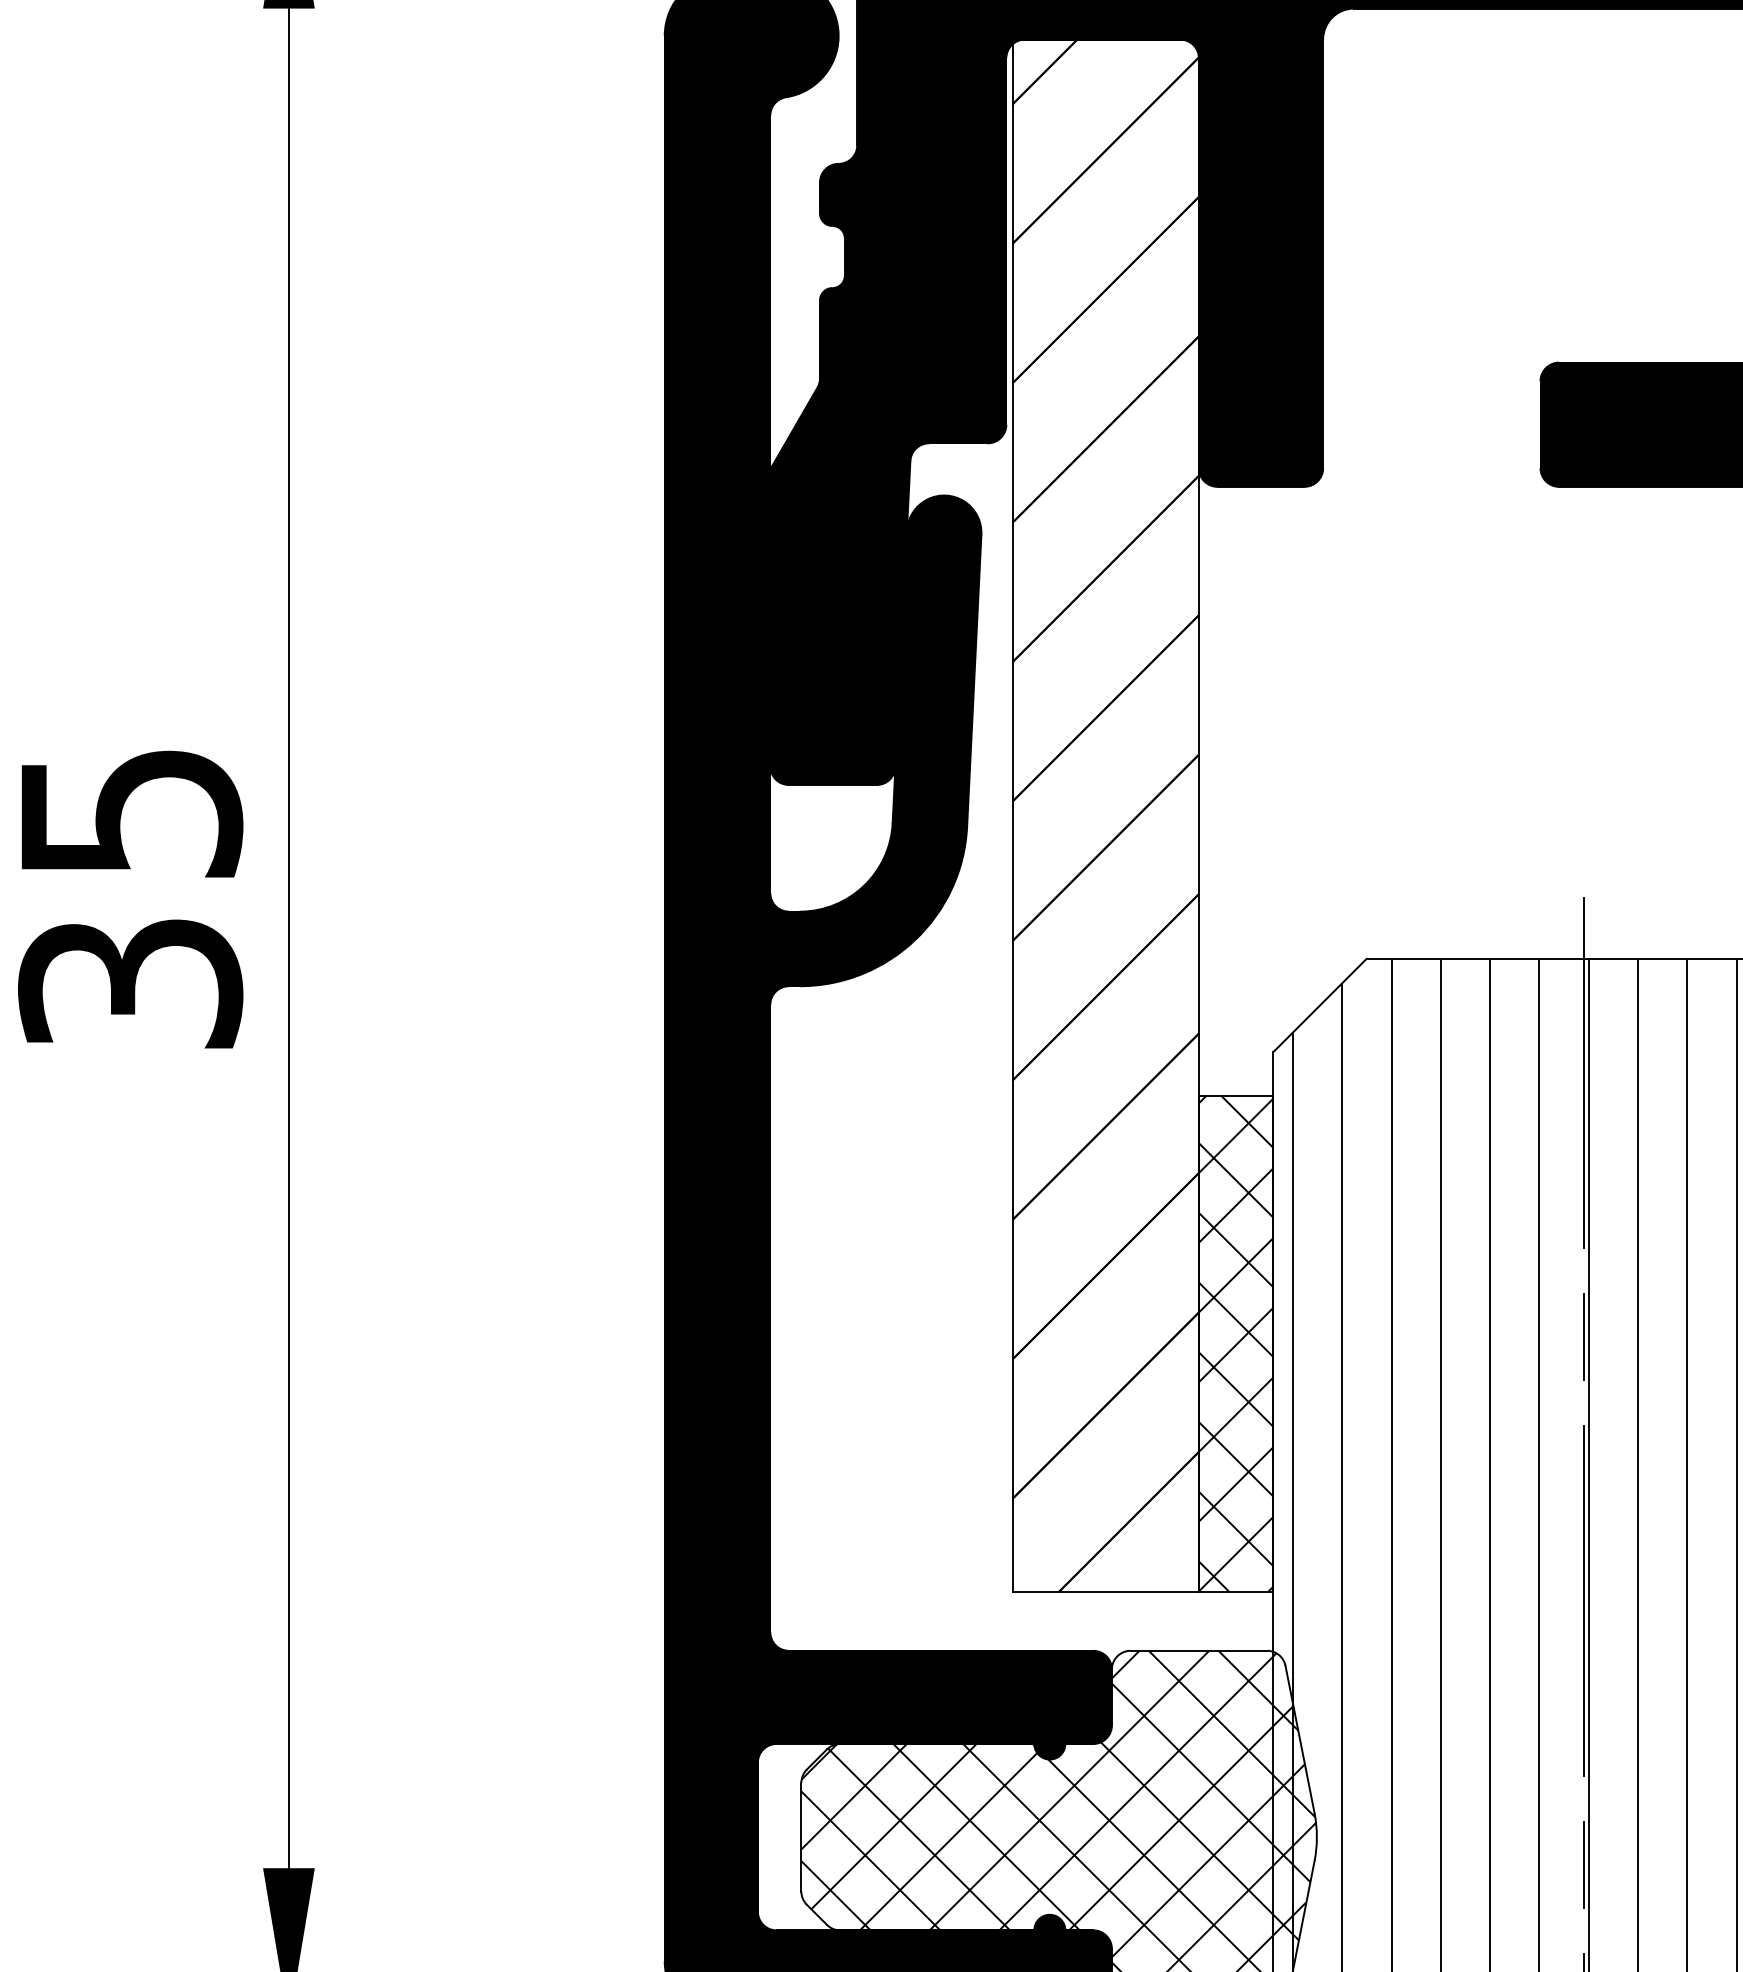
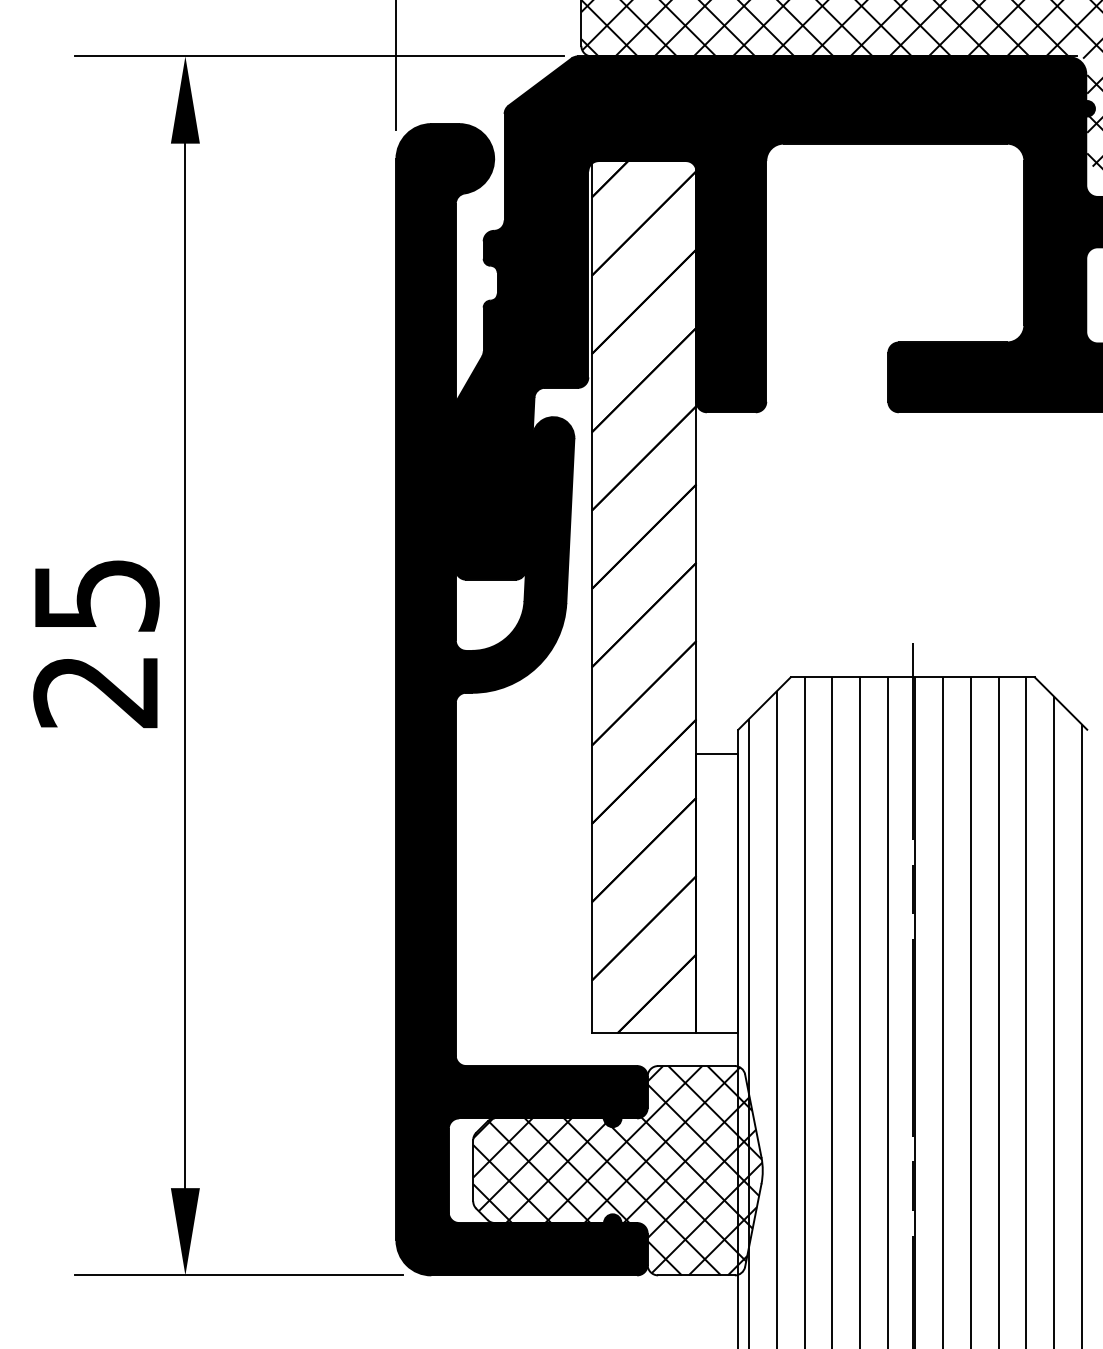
text: (130, 983) -> (96, 691), 35 -> 25
hatch: (1236, 1343) -> (717, 893), removed

